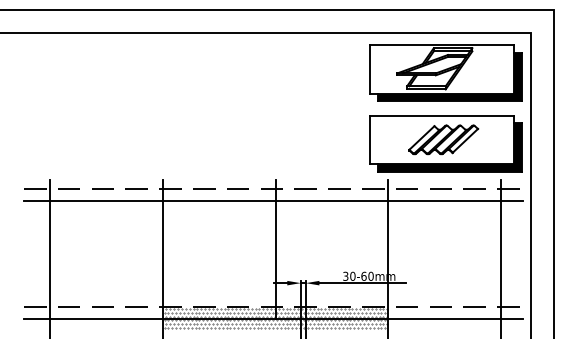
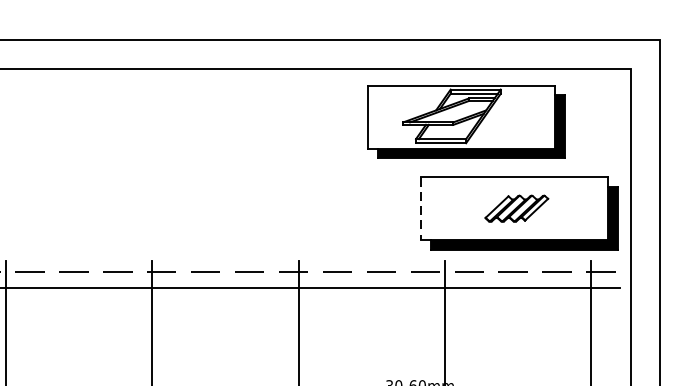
part: (445, 72) -> (465, 121), moved
part: (443, 139) -> (516, 208), size x0.7
line: (370, 140) -> (421, 209), solid -> dashed

